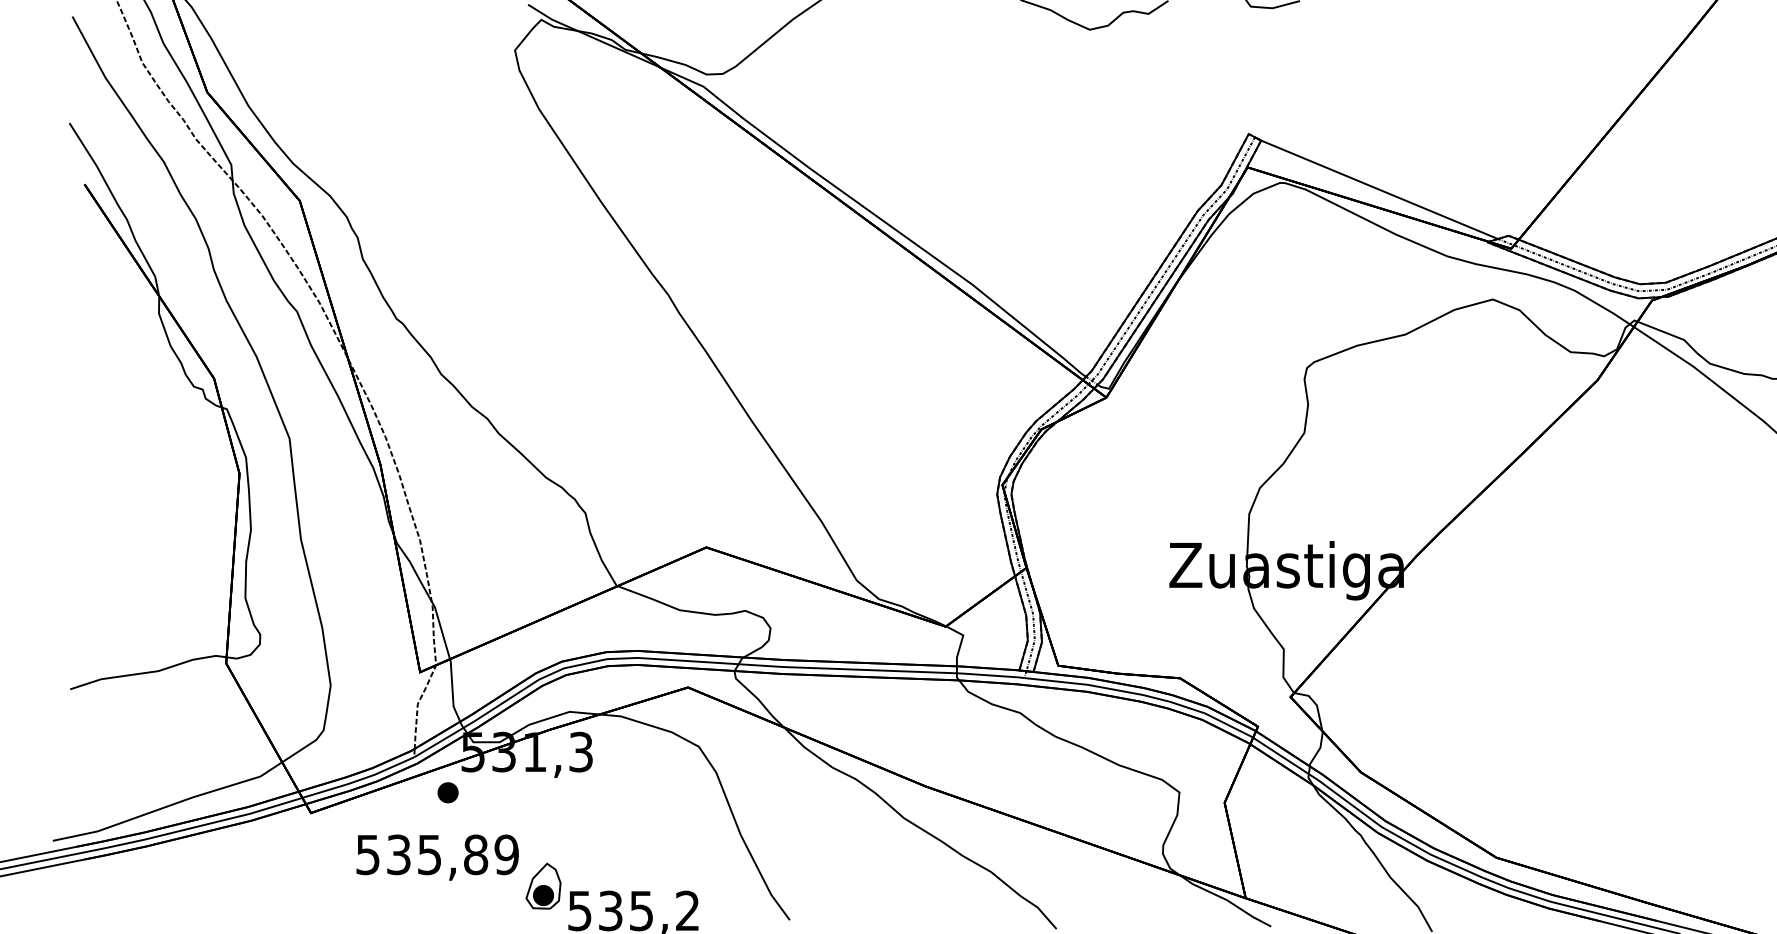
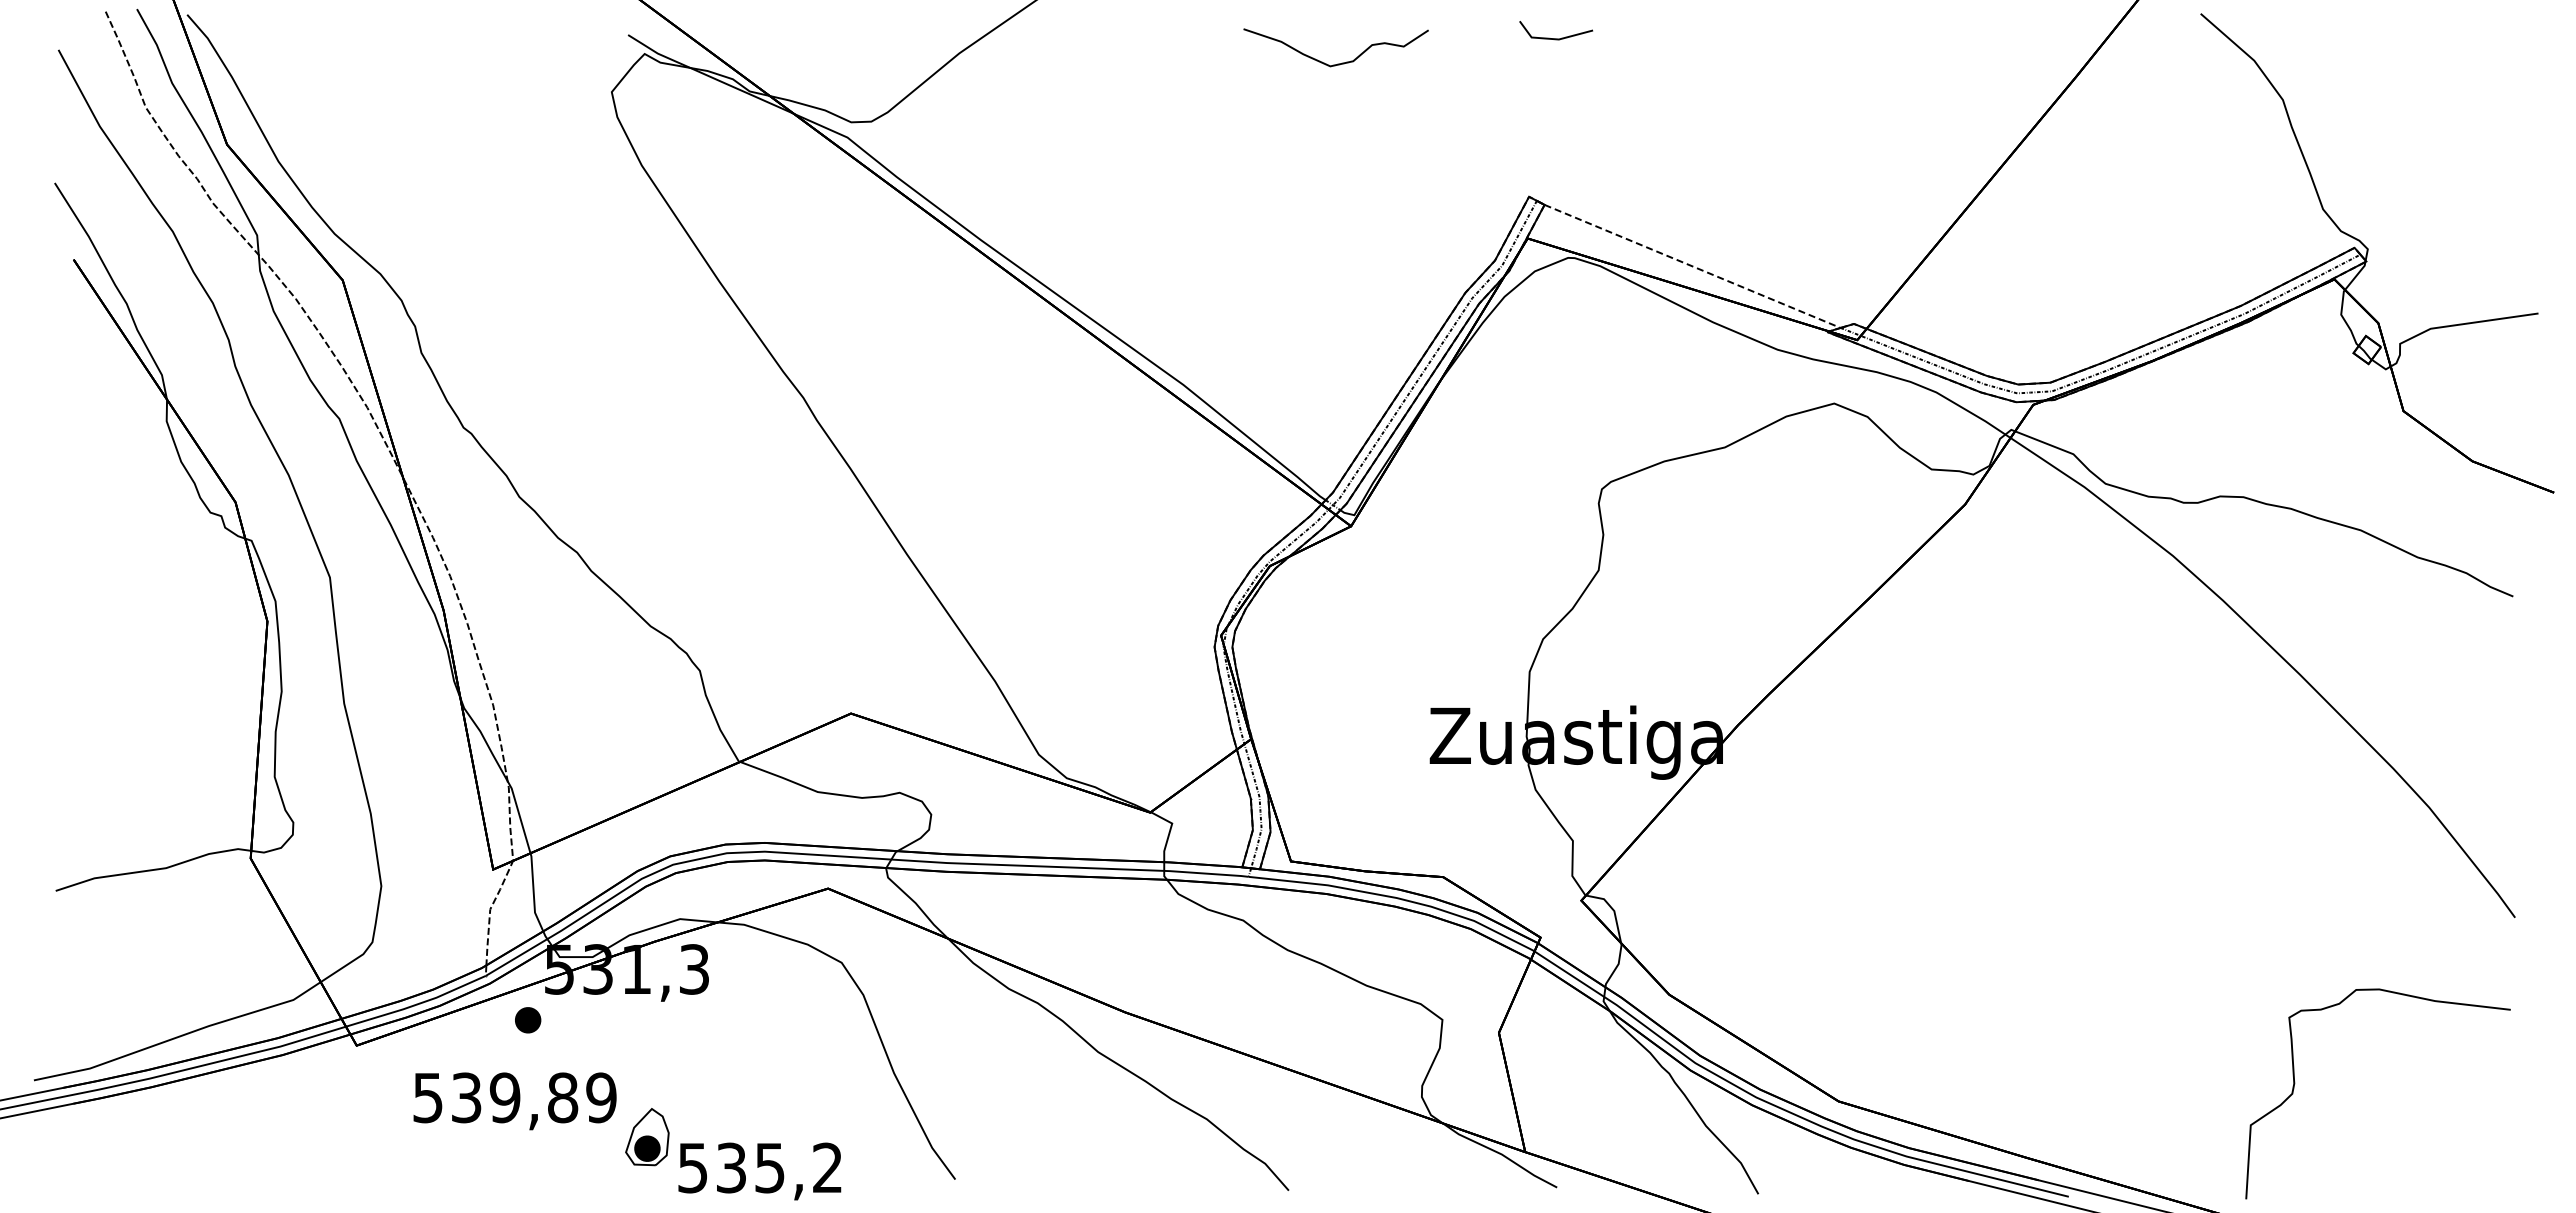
line: (1380, 189) -> (1693, 266), solid -> dashed
text: (429, 854) -> (504, 1097), 535,89 -> 539,89

